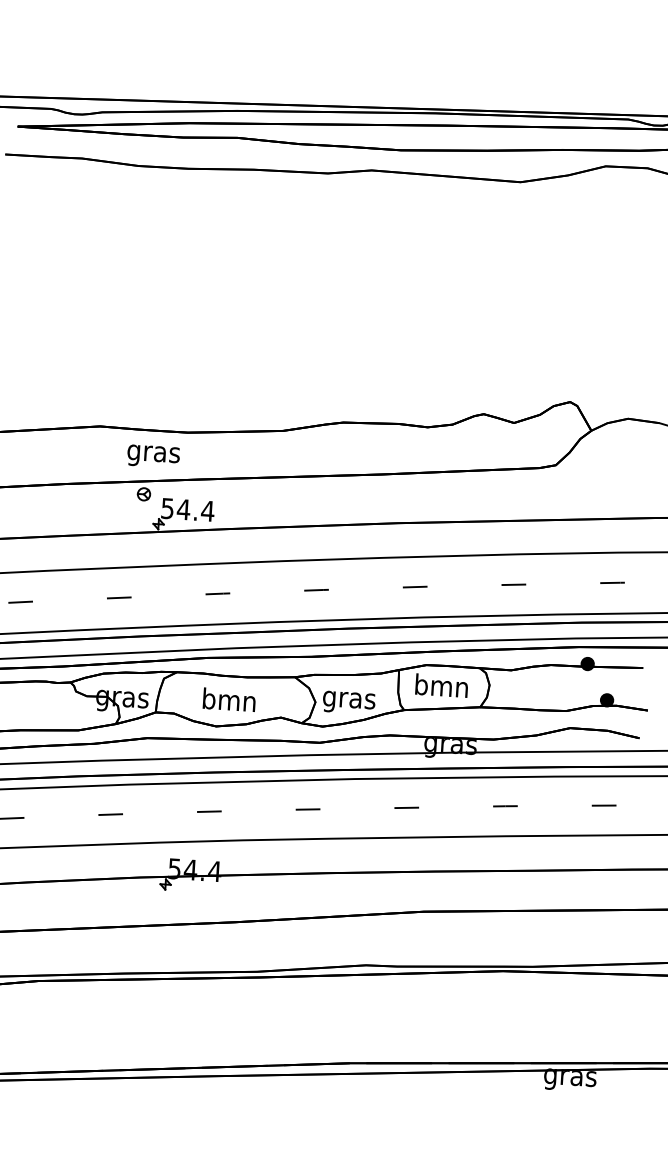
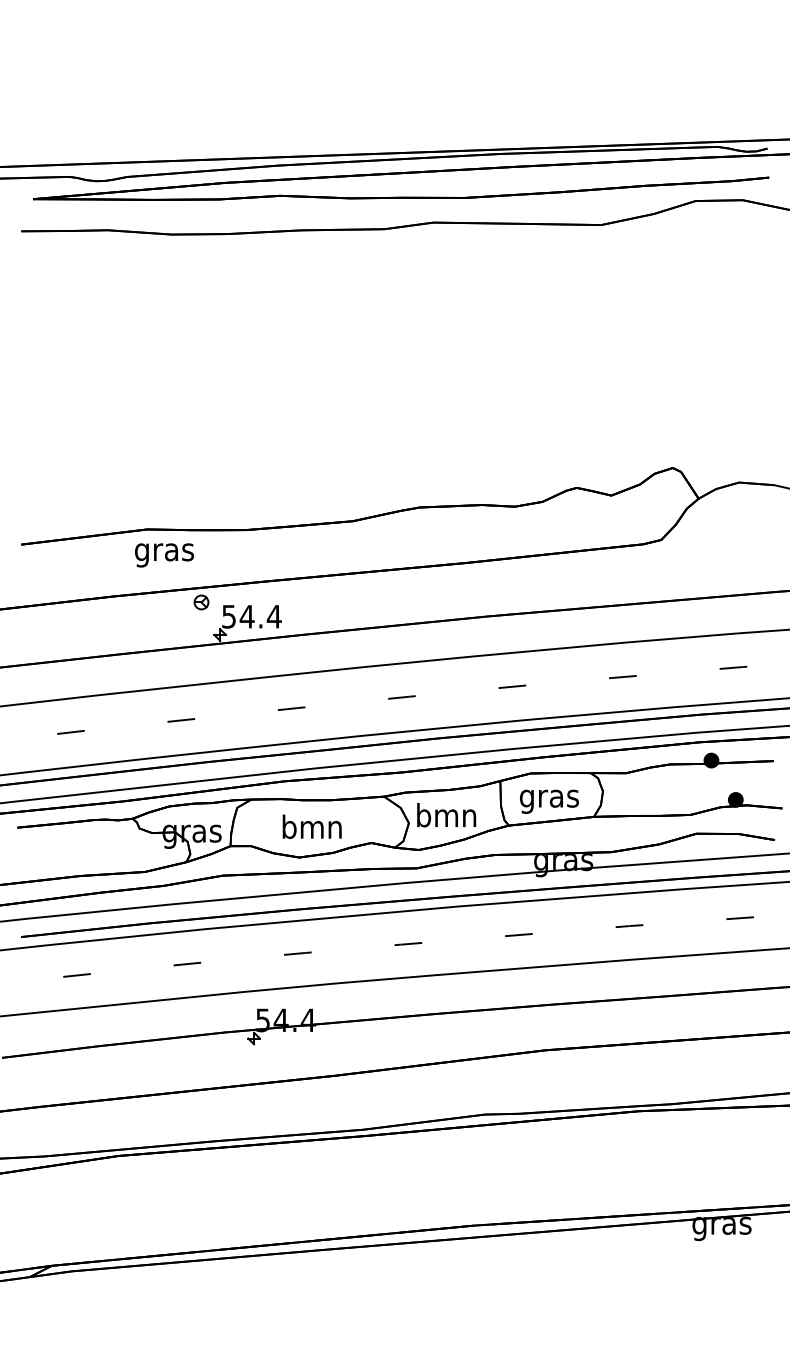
text: (153, 456) -> (164, 555), moved
text: (441, 688) -> (549, 798), bmn -> gras
text: (349, 700) -> (446, 818), gras -> bmn

